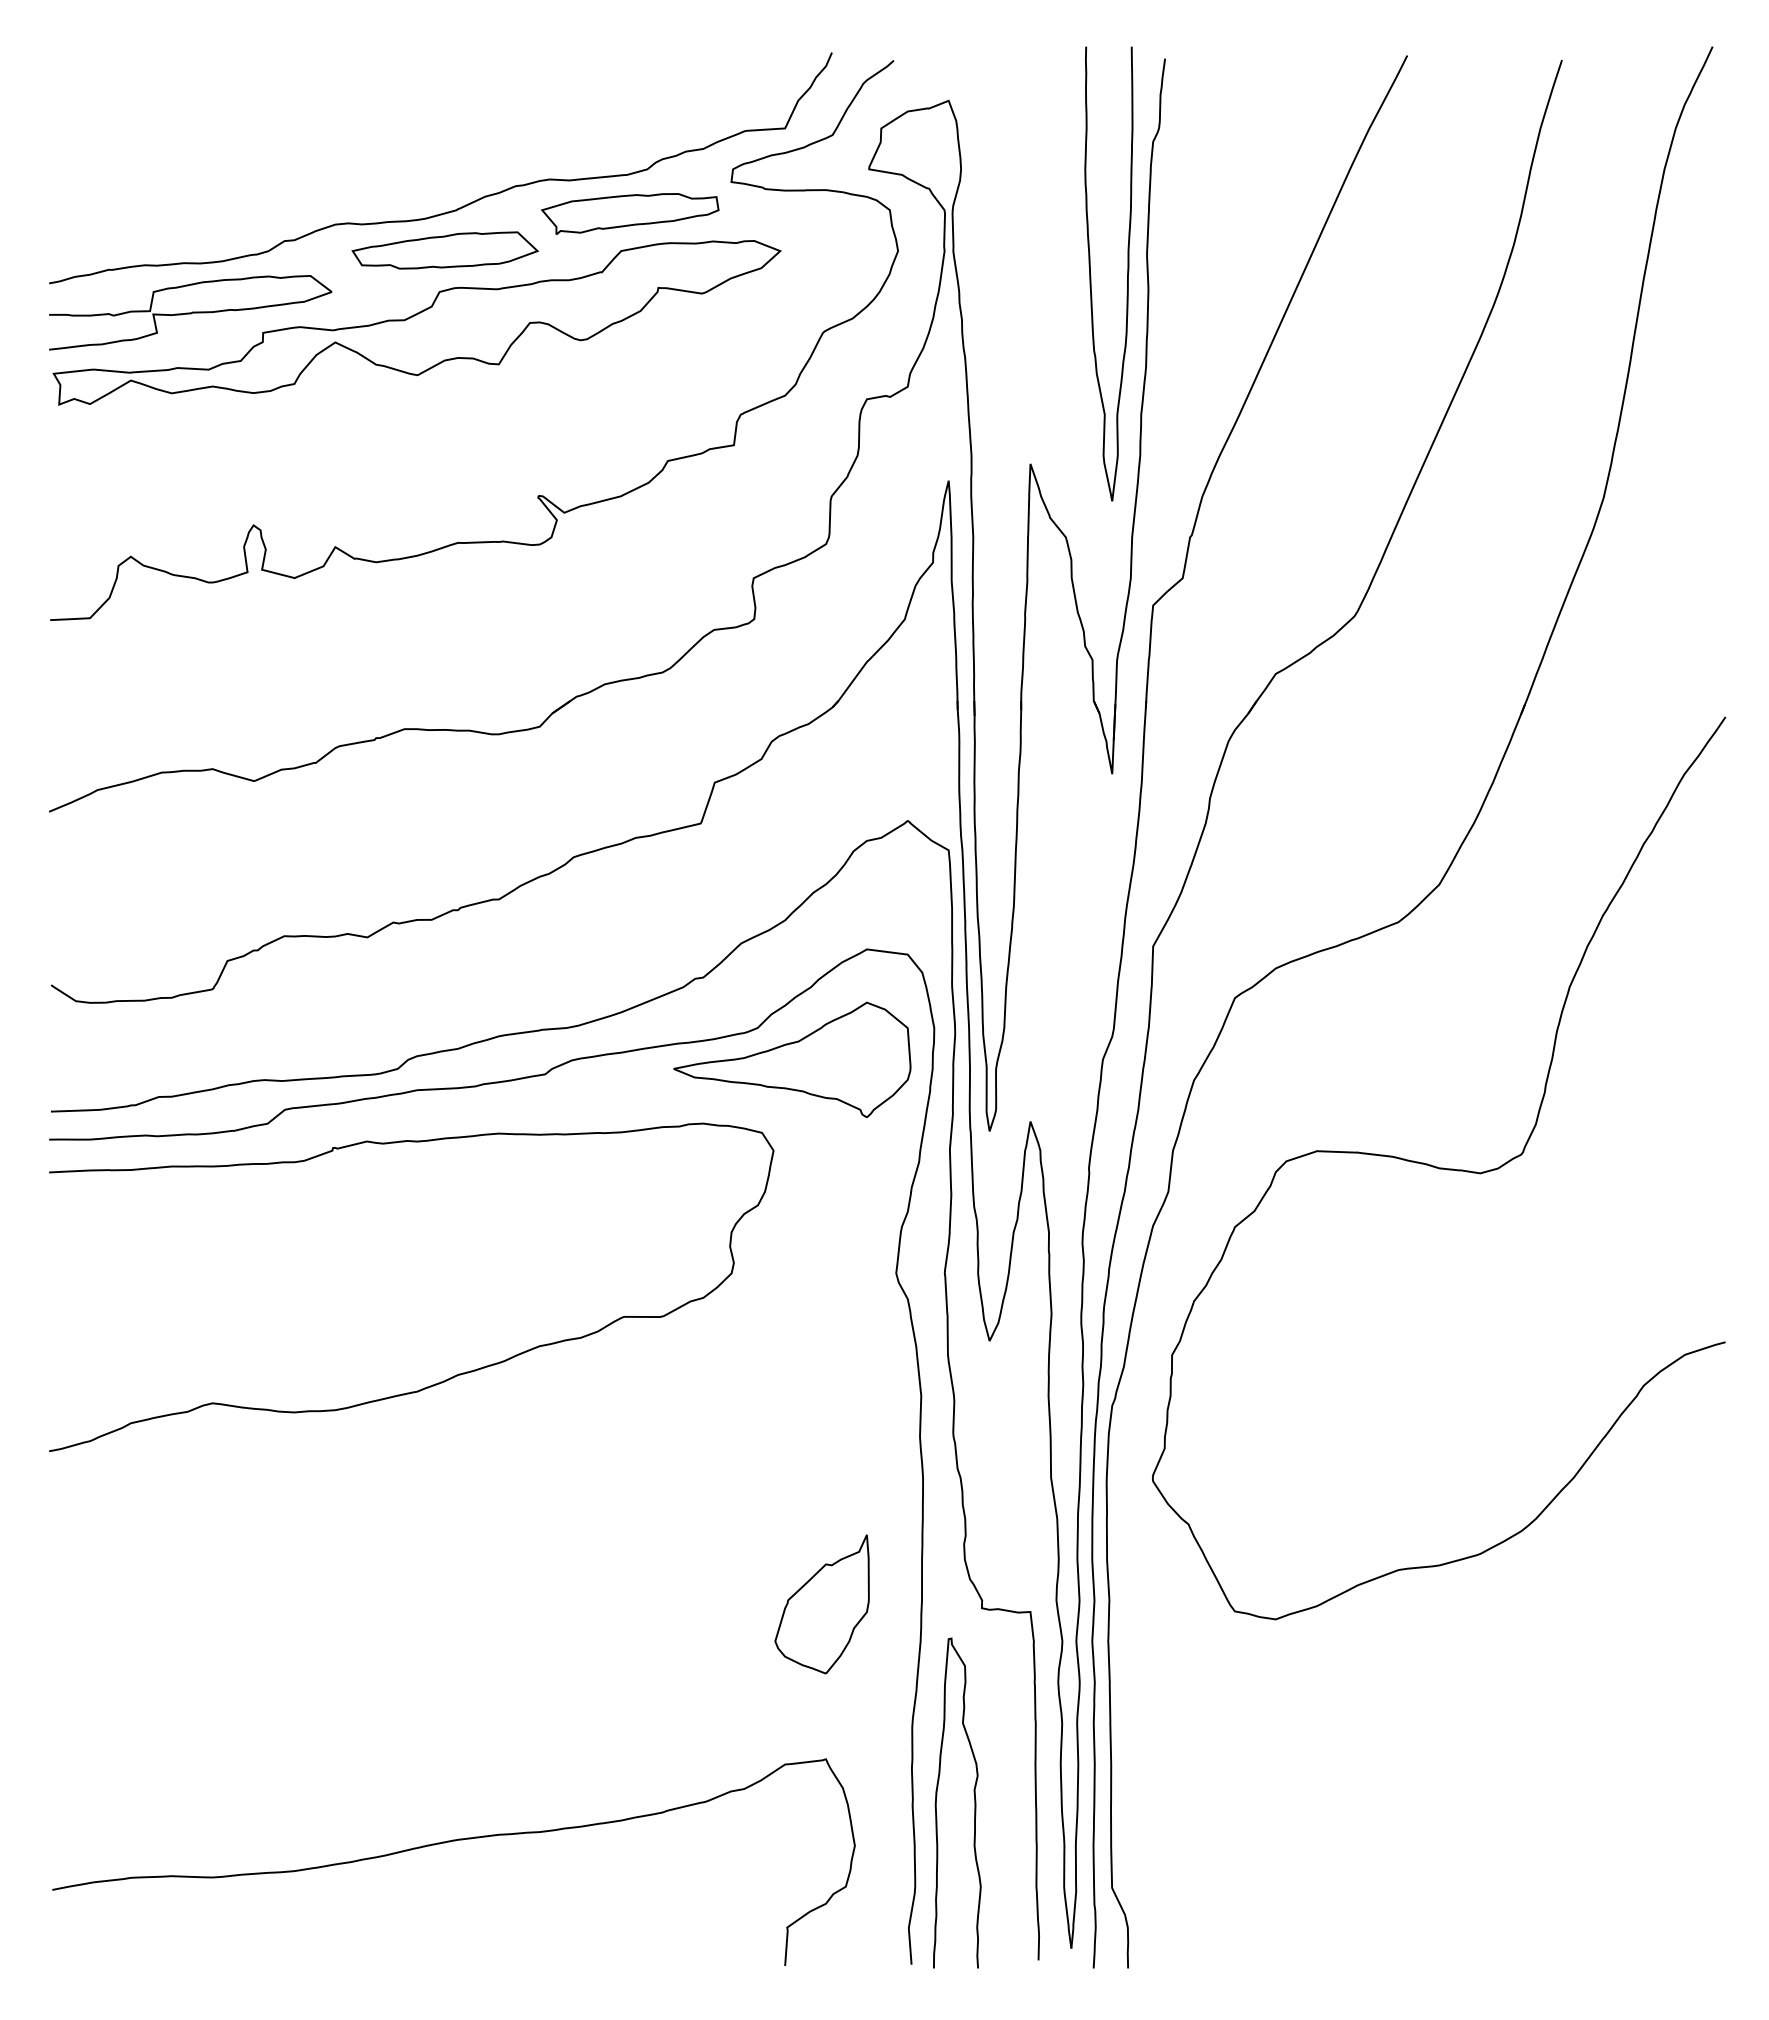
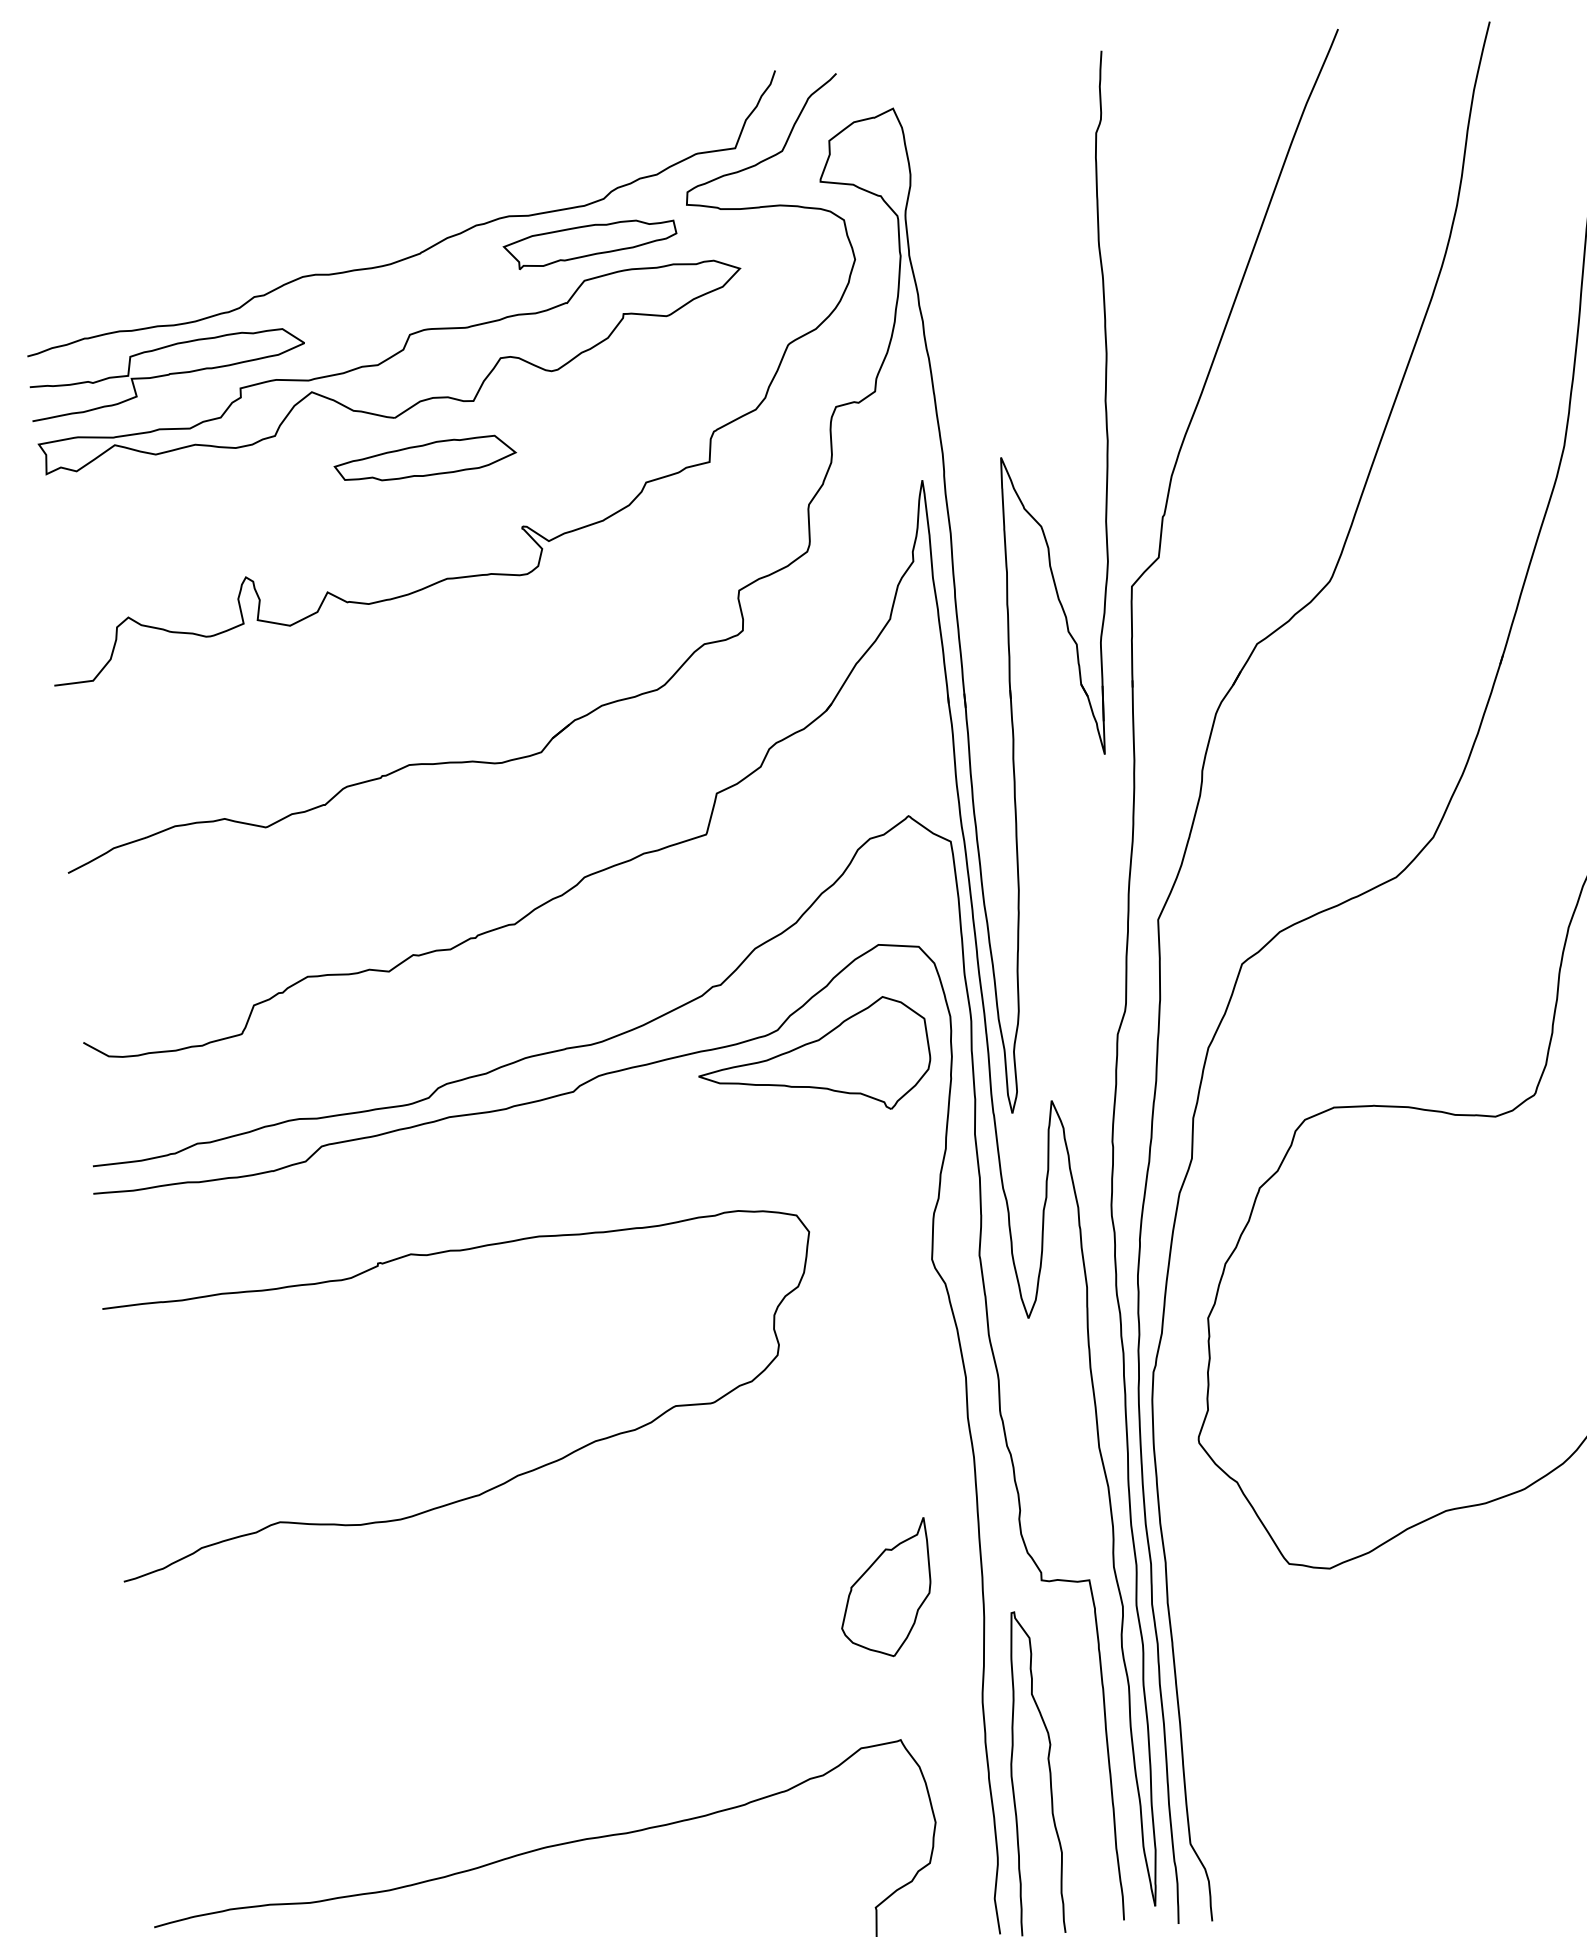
part: (444, 250) -> (424, 459), moved
curve: (1091, 275) -> (1046, 268), removed
curve: (454, 1375) -> (514, 1476), moved

